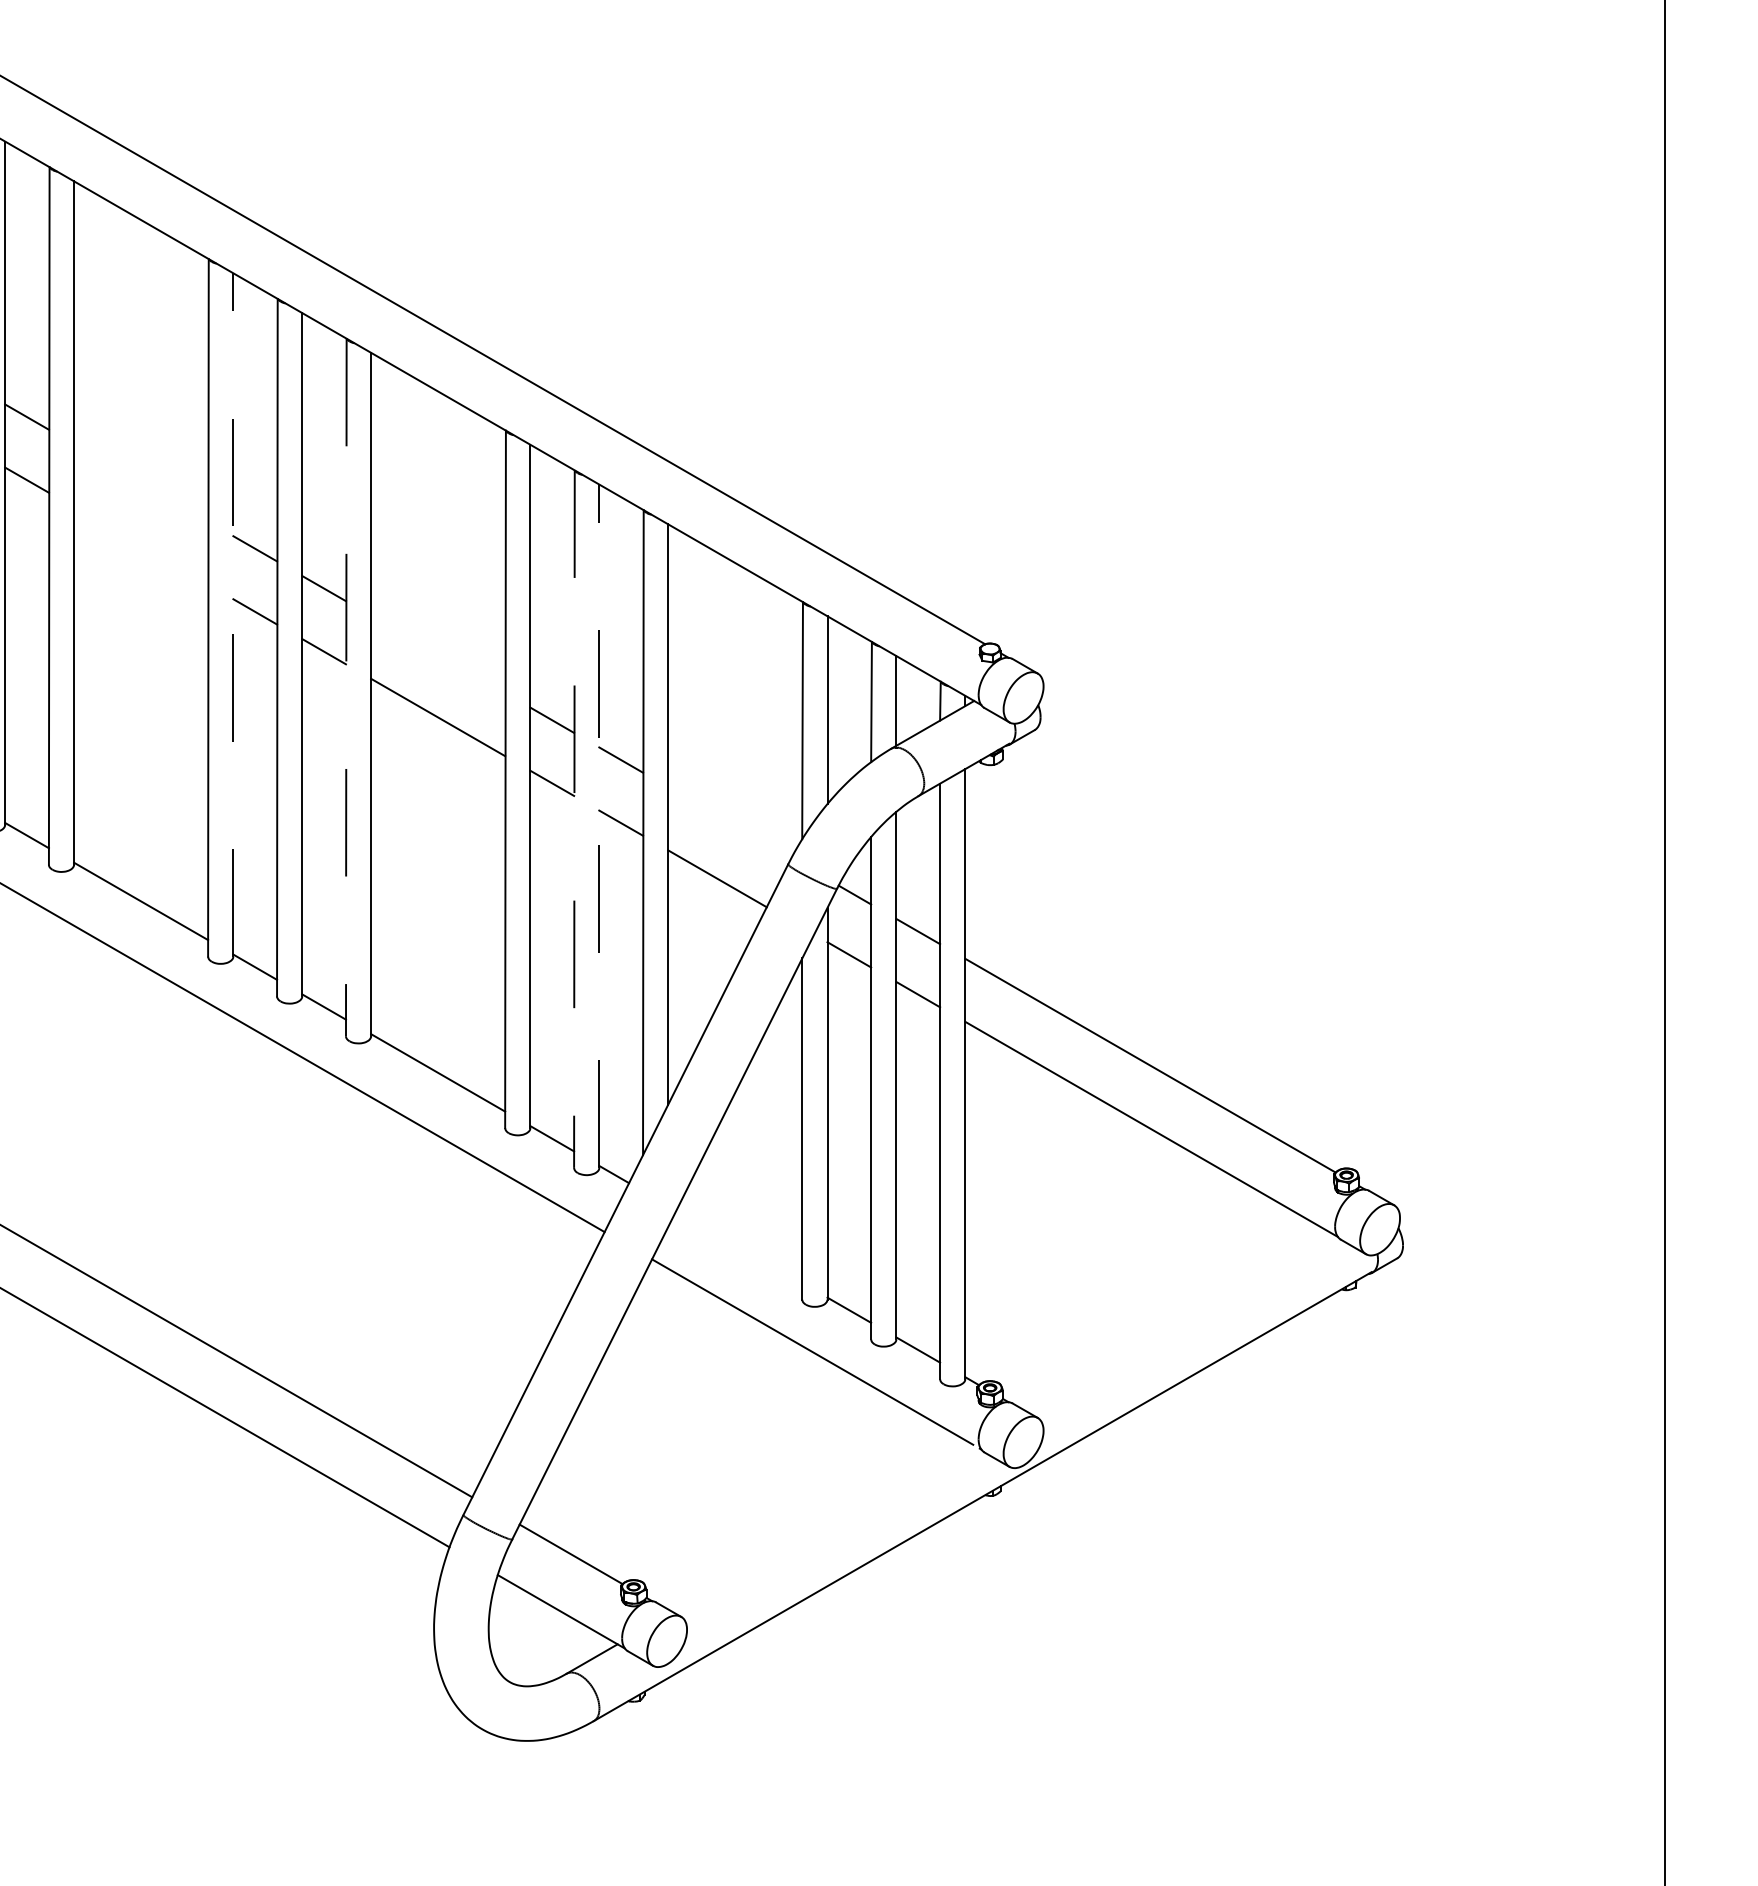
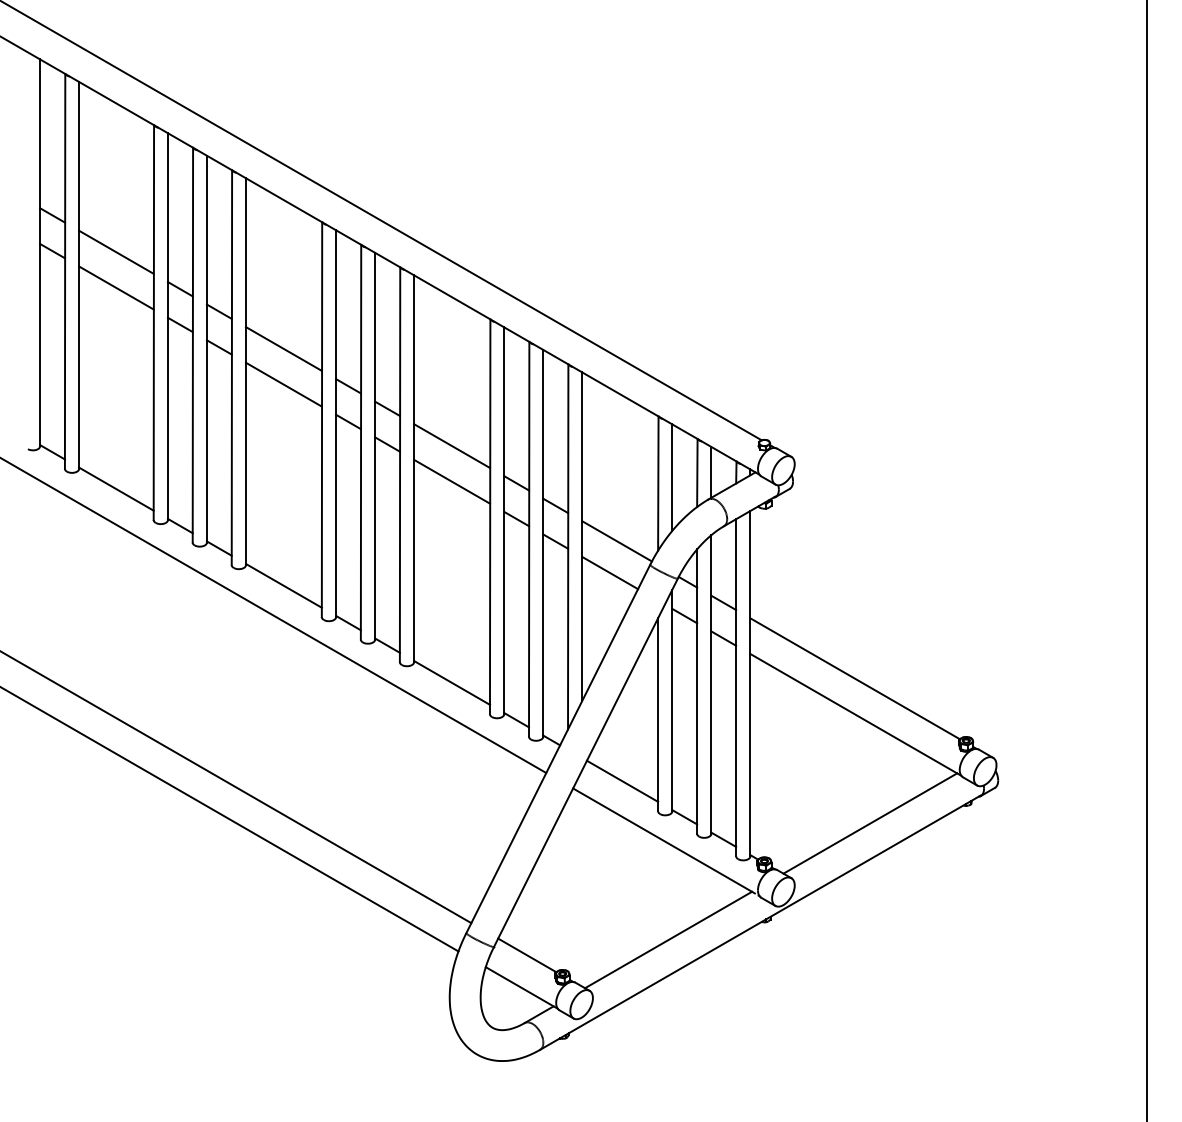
line: (140, 482) -> (283, 348), added
line: (140, 545) -> (283, 384), added
line: (234, 614) -> (336, 423), dashed -> solid
line: (437, 653) -> (451, 445), added
line: (347, 688) -> (400, 465), dashed -> solid
line: (574, 819) -> (529, 539), dashed -> solid
line: (728, 823) -> (616, 541), added
line: (599, 824) -> (543, 542), dashed -> solid
line: (739, 1245) -> (622, 780), added
line: (1177, 1321) -> (870, 823), added
line: (820, 1526) -> (668, 939), added

